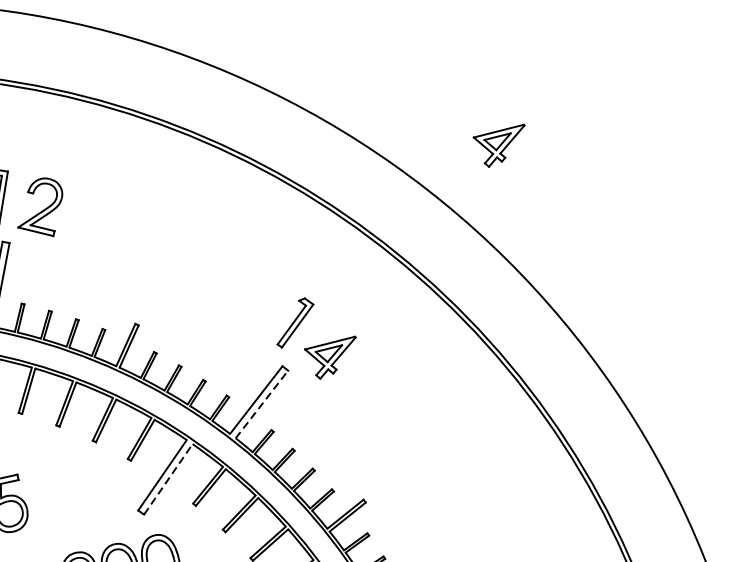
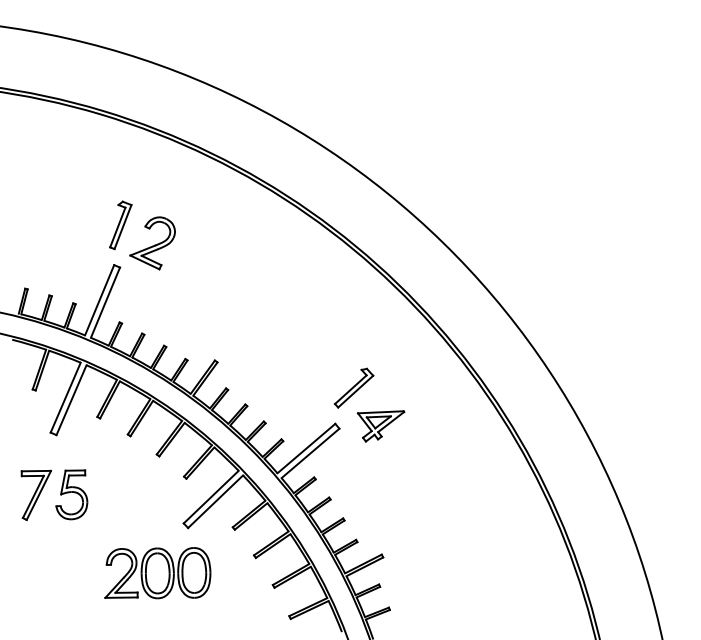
part: (502, 146) -> (566, 272), removed
line: (261, 404) -> (310, 453), dashed -> solid
line: (168, 479) -> (215, 501), dashed -> solid

